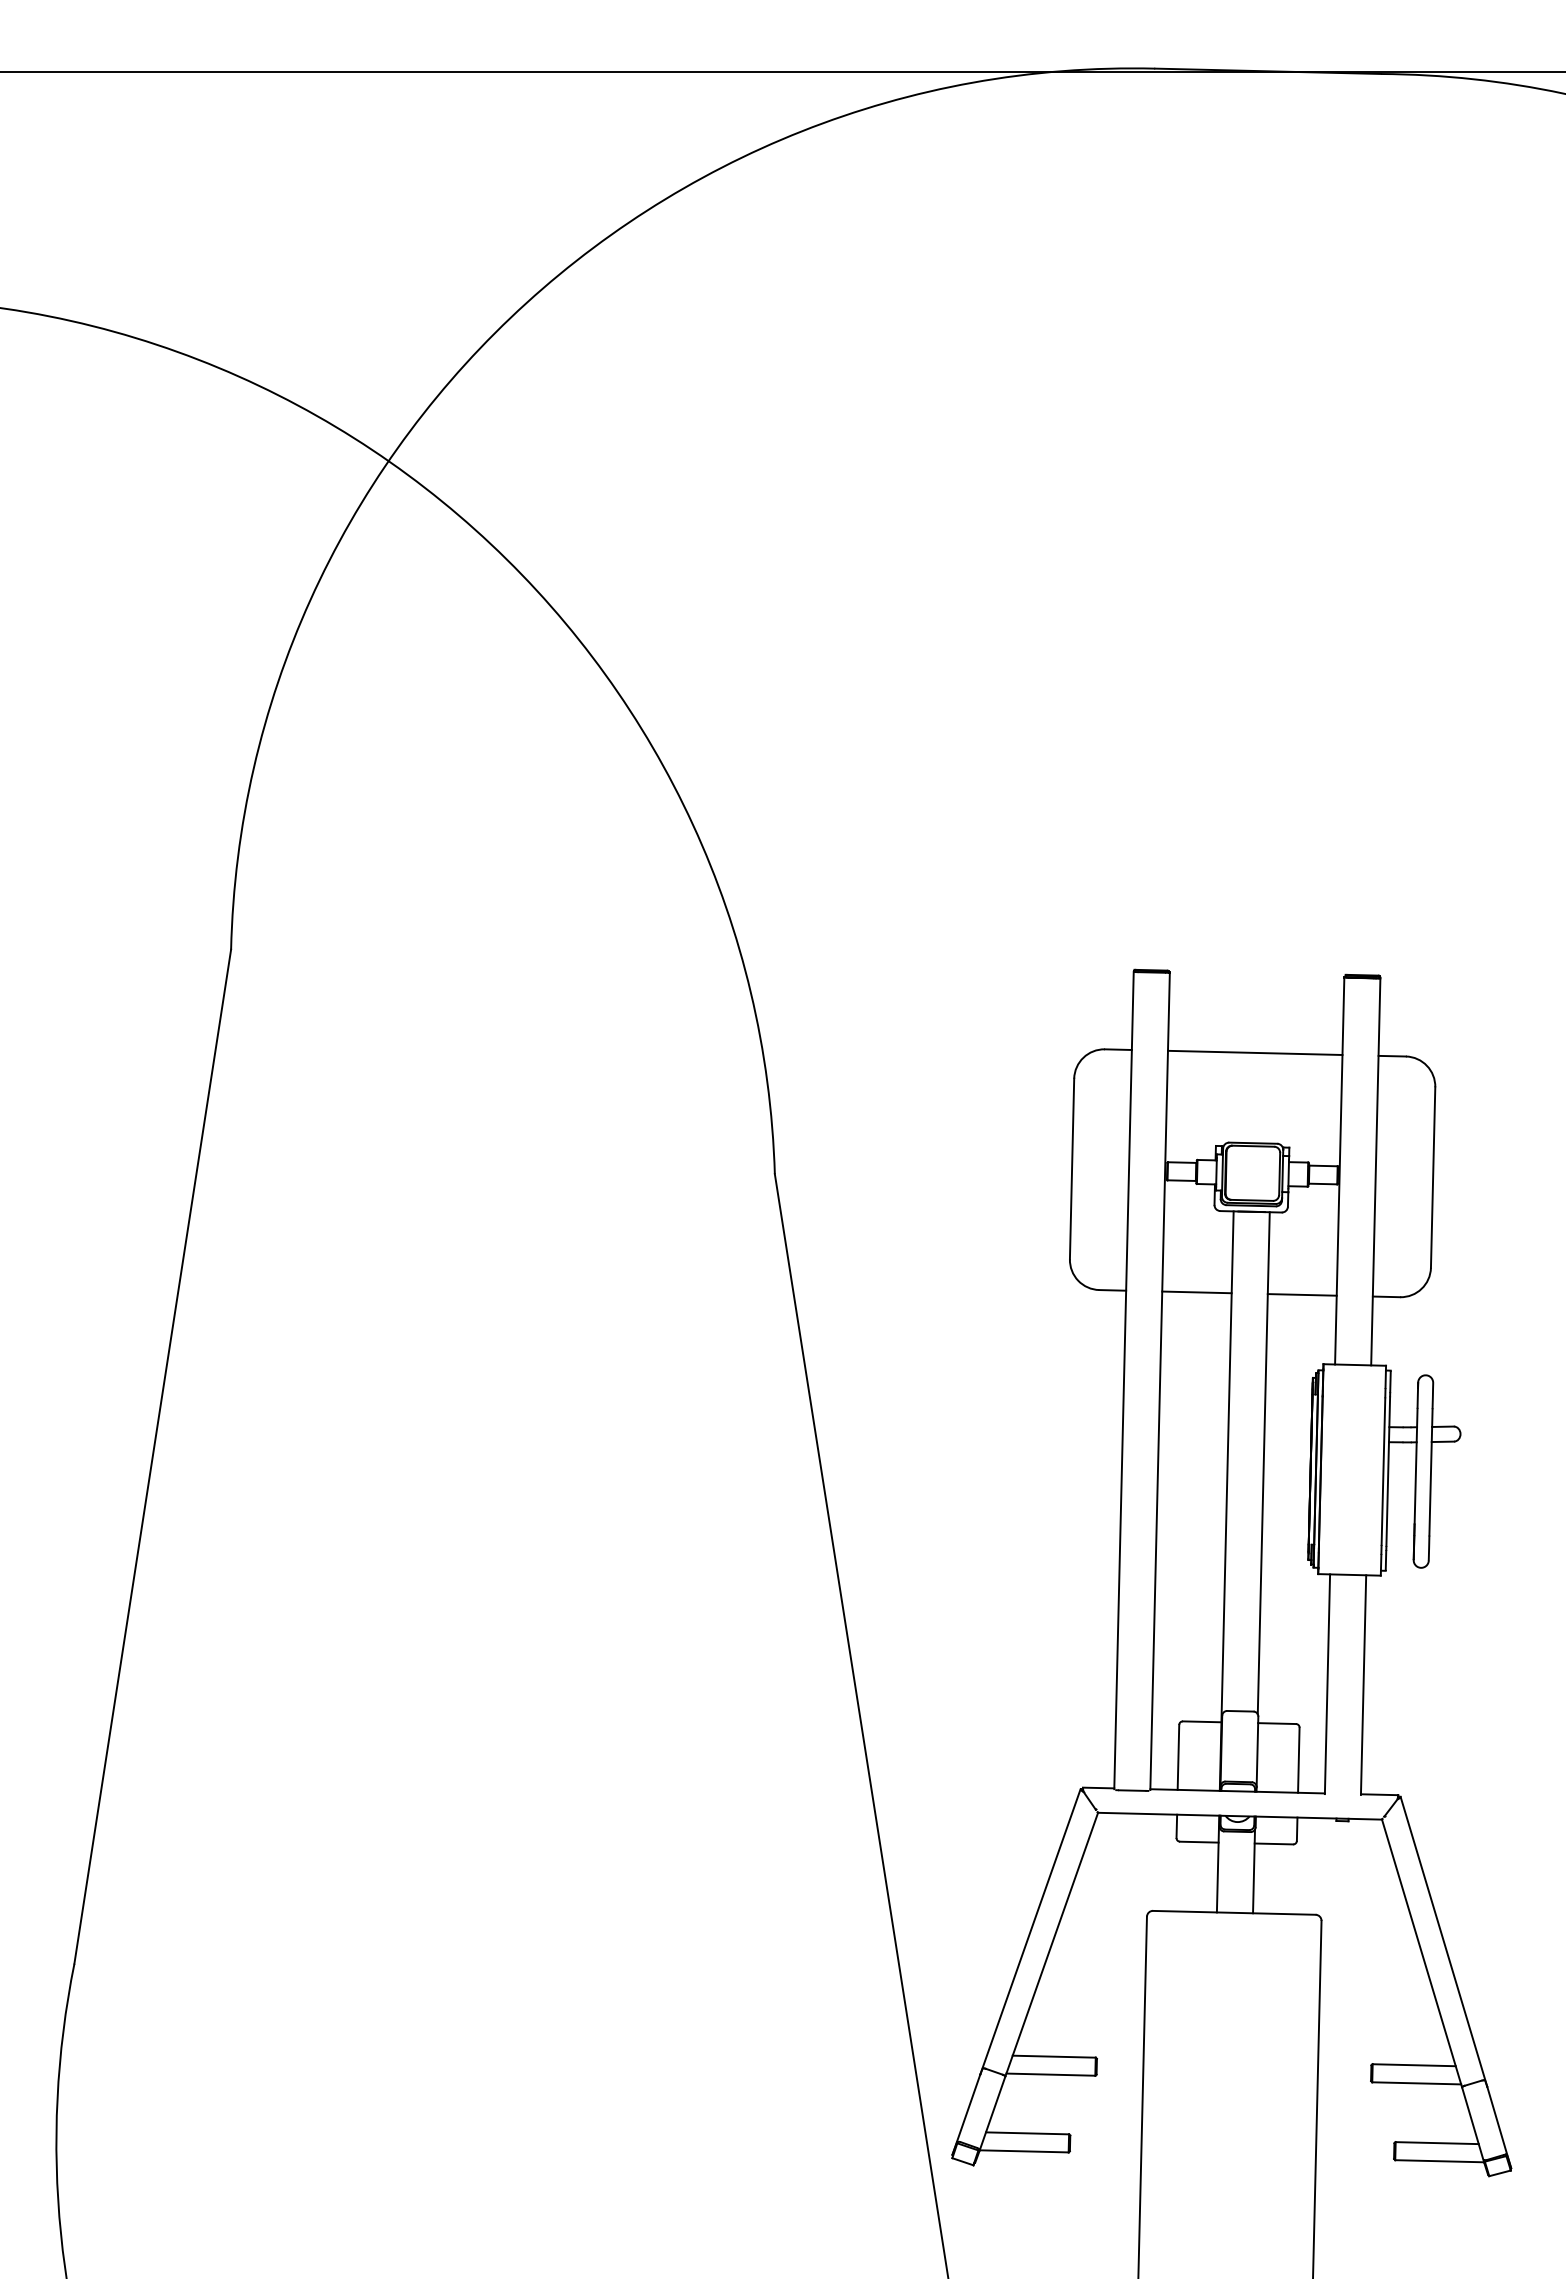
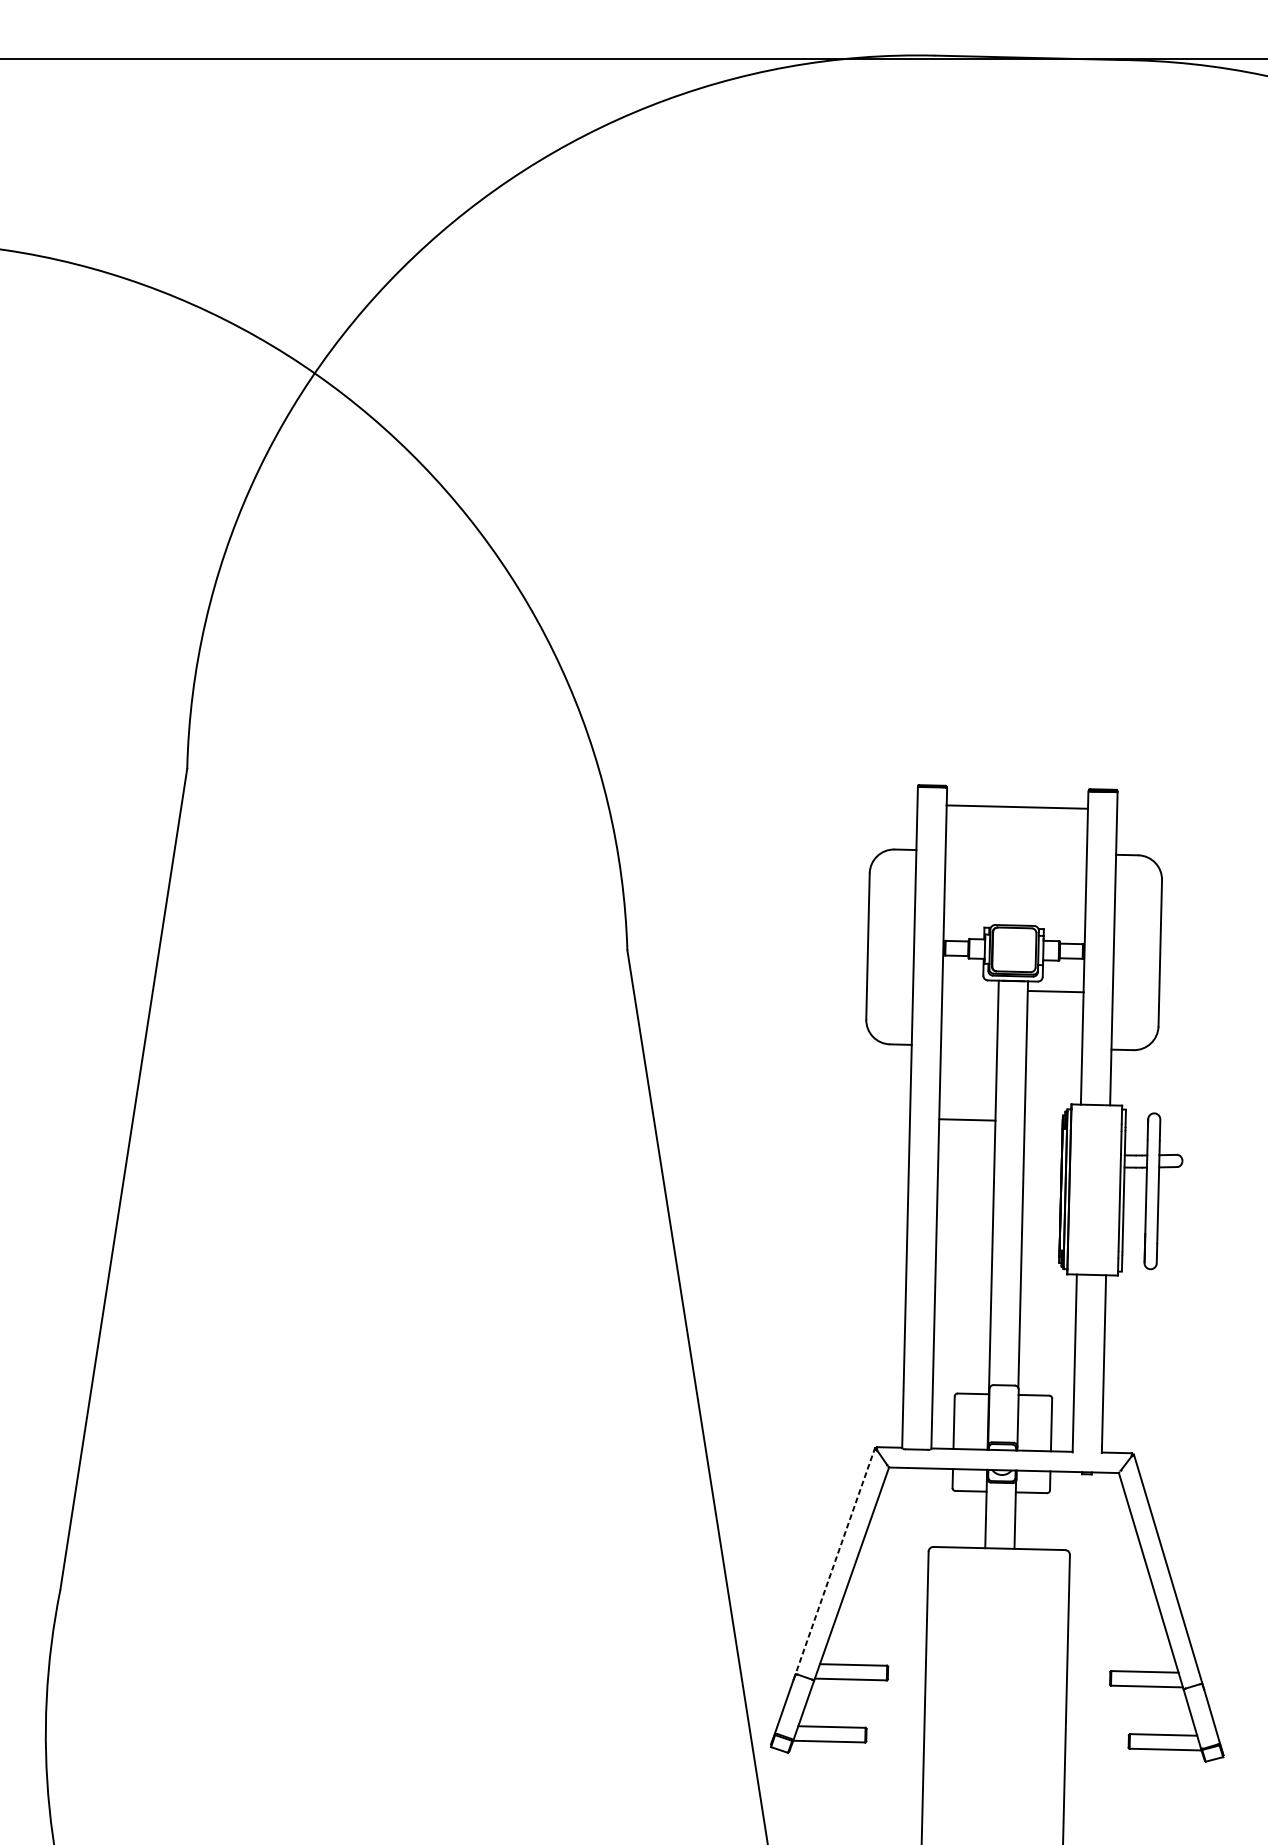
line: (1254, 1052) -> (1016, 806), moved
line: (1196, 1292) -> (967, 1120), moved
line: (1301, 1294) -> (1055, 991), moved
line: (1030, 1931) -> (834, 1563), solid -> dashed

